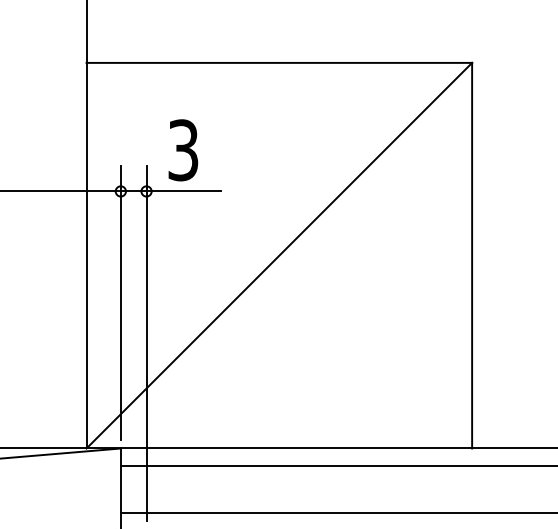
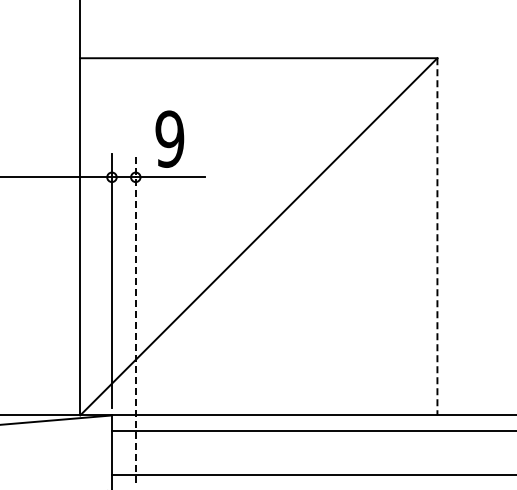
text: (182, 149) -> (169, 138), 3 -> 9
line: (472, 255) -> (437, 236), solid -> dashed
line: (146, 343) -> (135, 318), solid -> dashed

